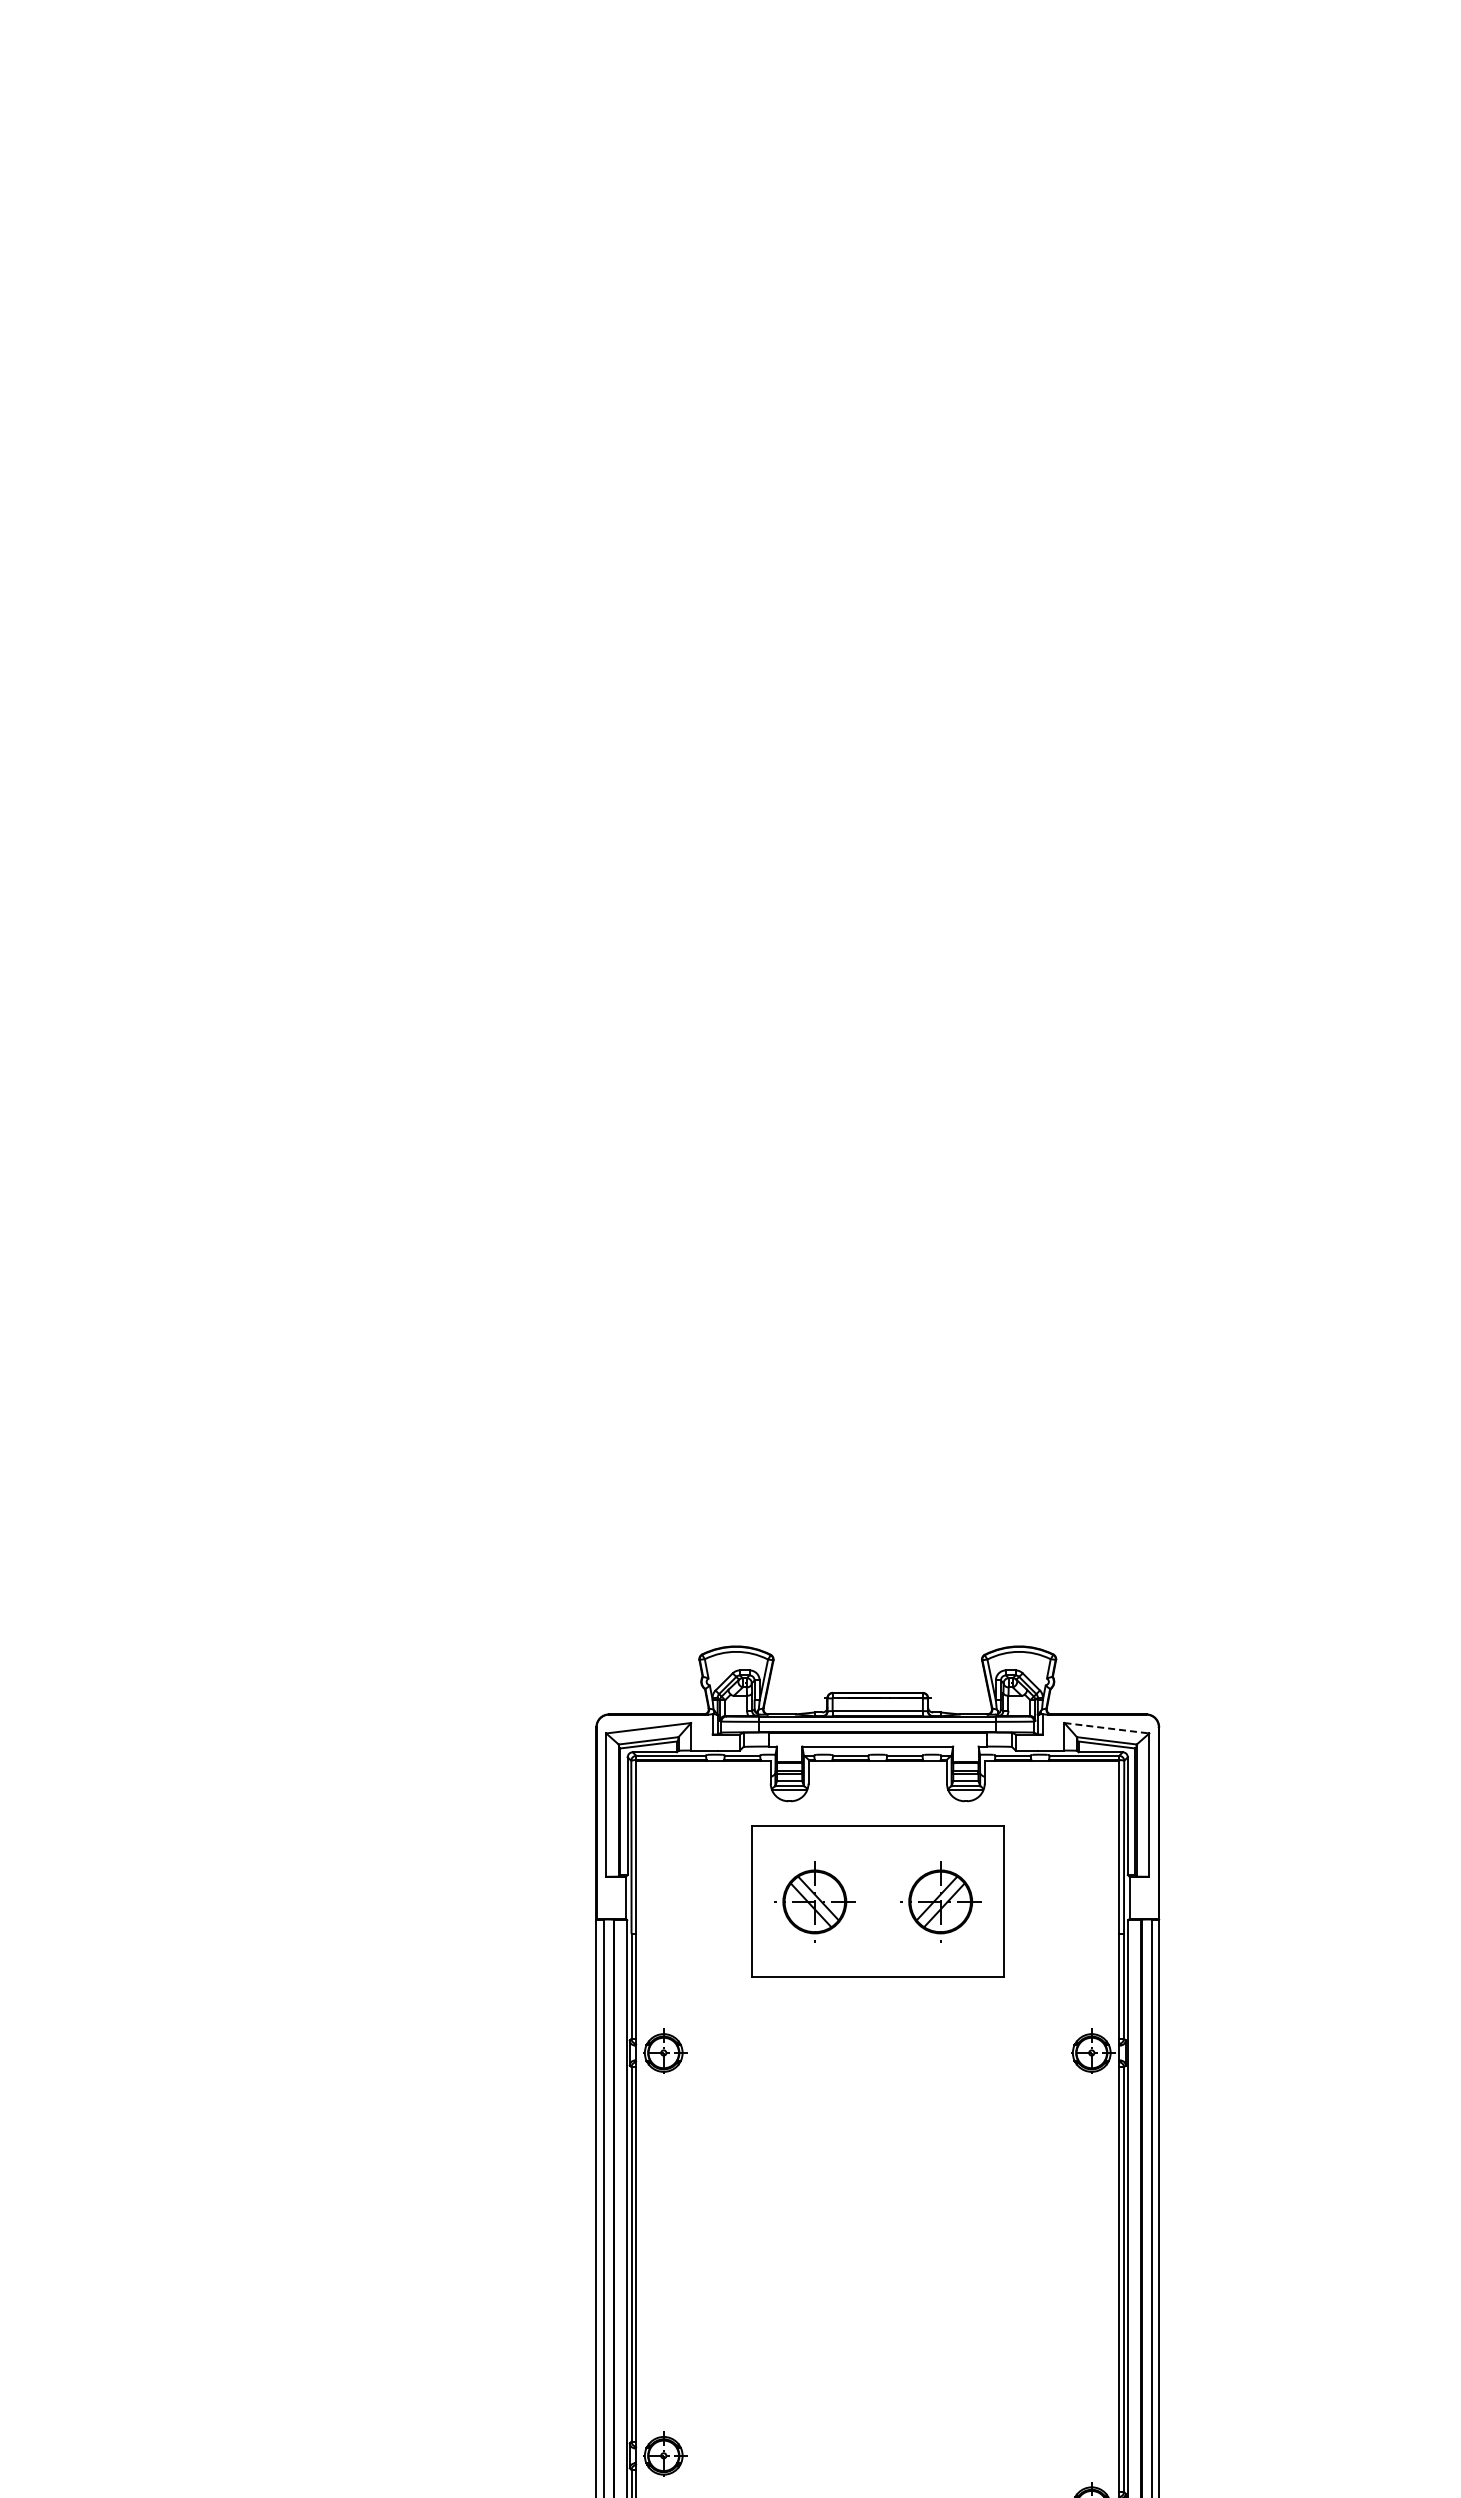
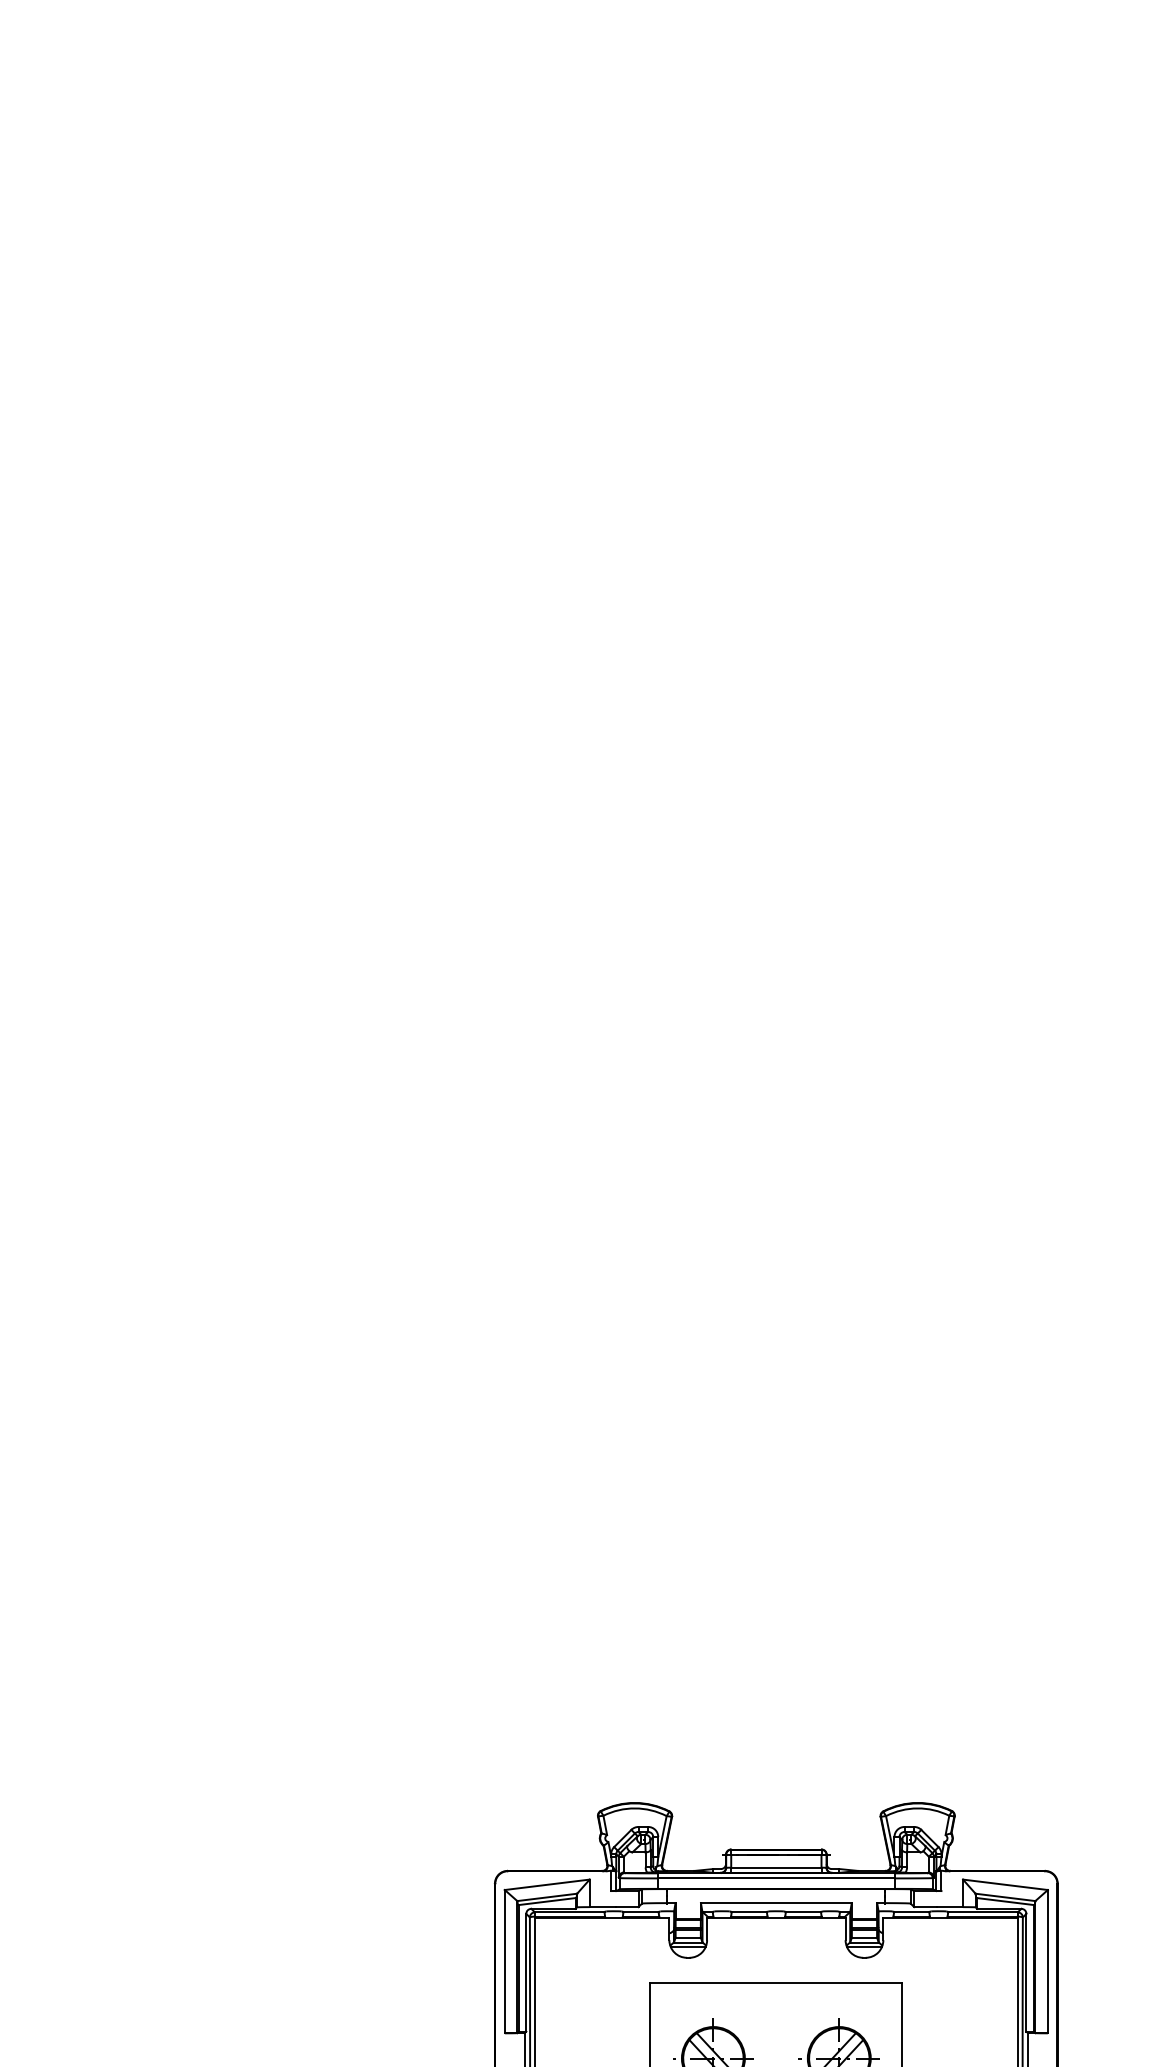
line: (1106, 1728) -> (1005, 1885), dashed -> solid

